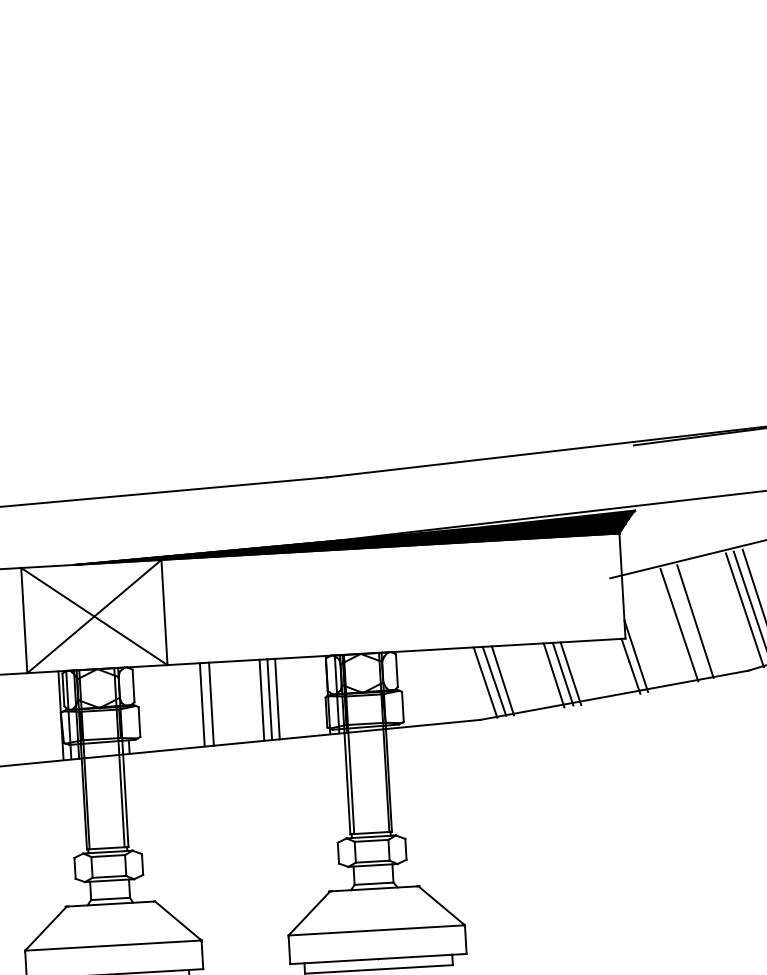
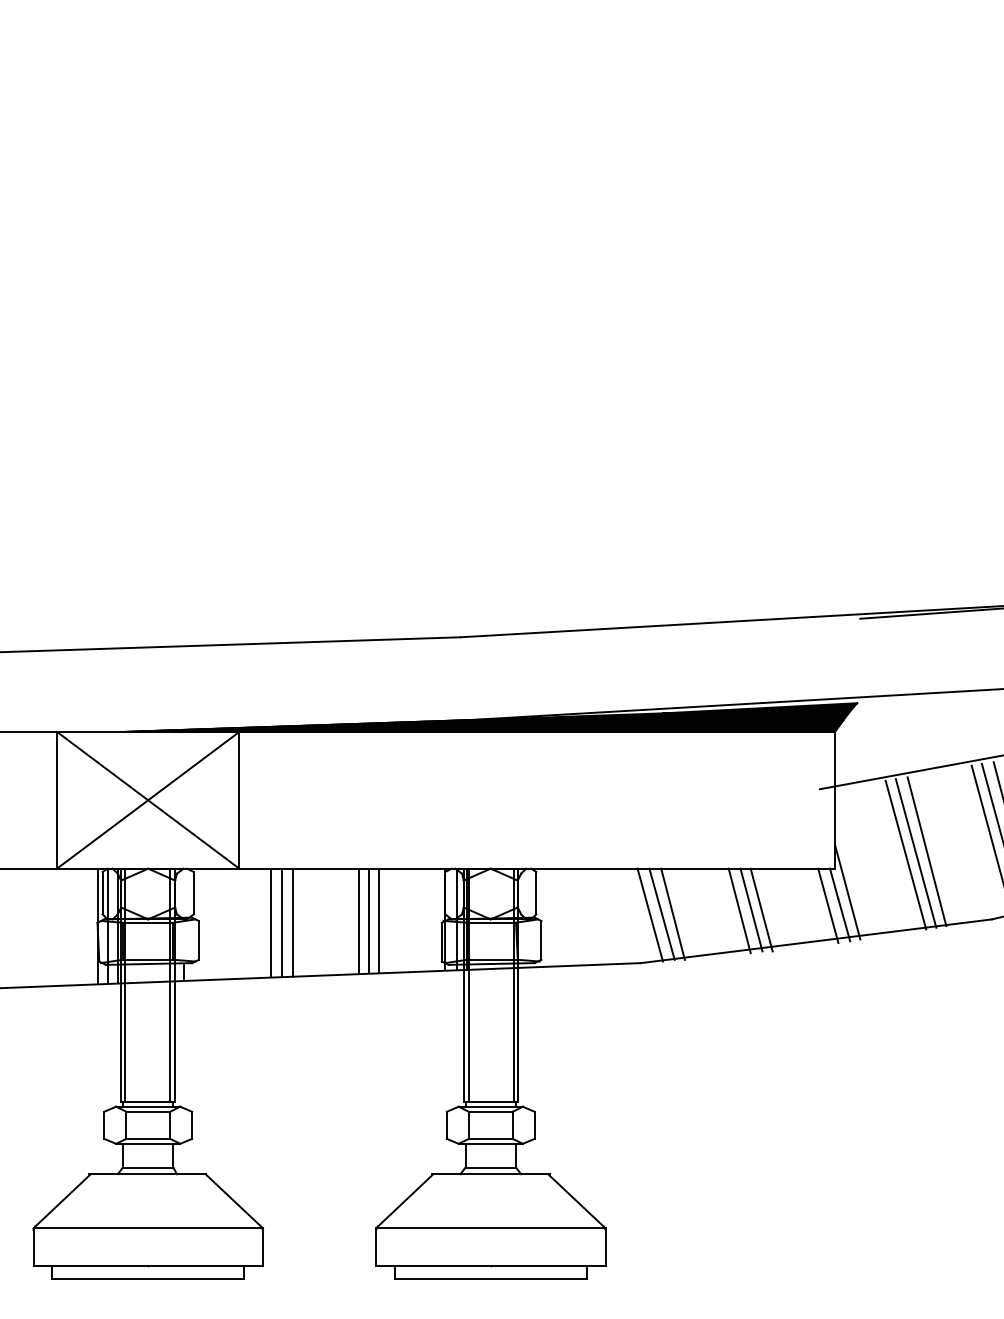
line: (686, 623) -> (915, 853), added
line: (622, 667) -> (828, 905), added
line: (194, 705) -> (271, 922), added

